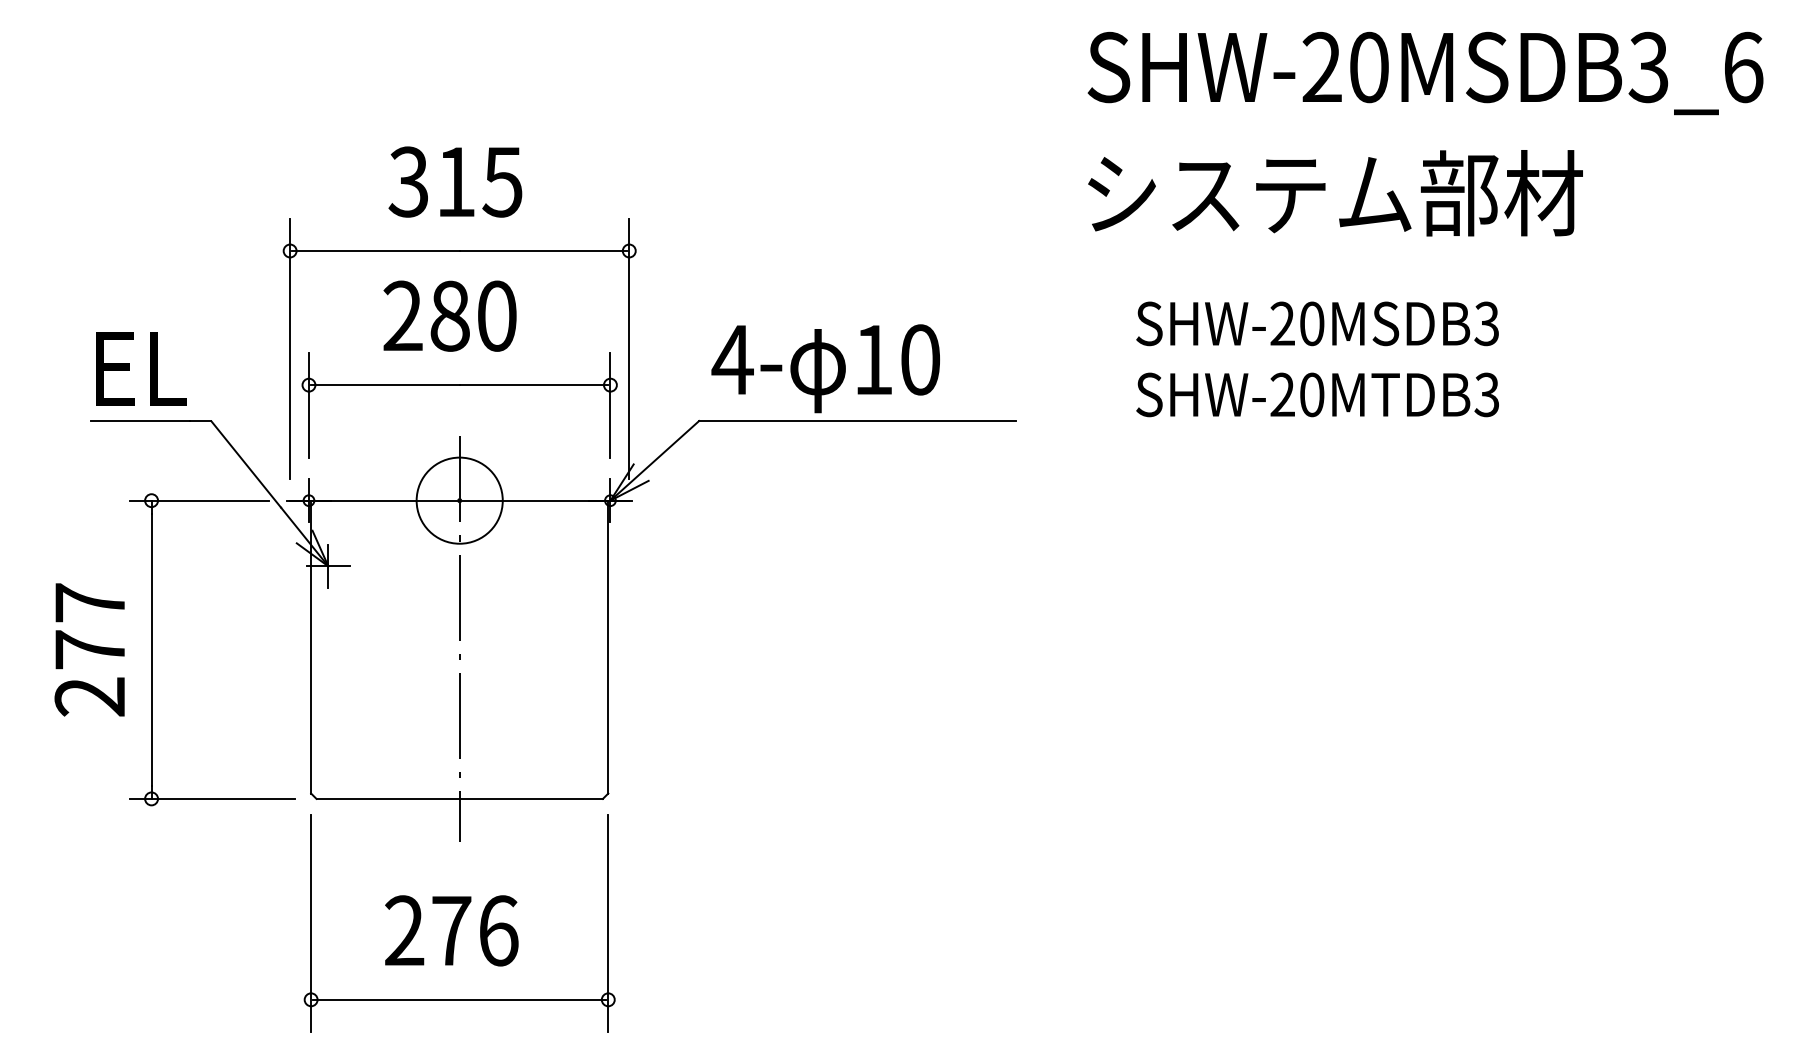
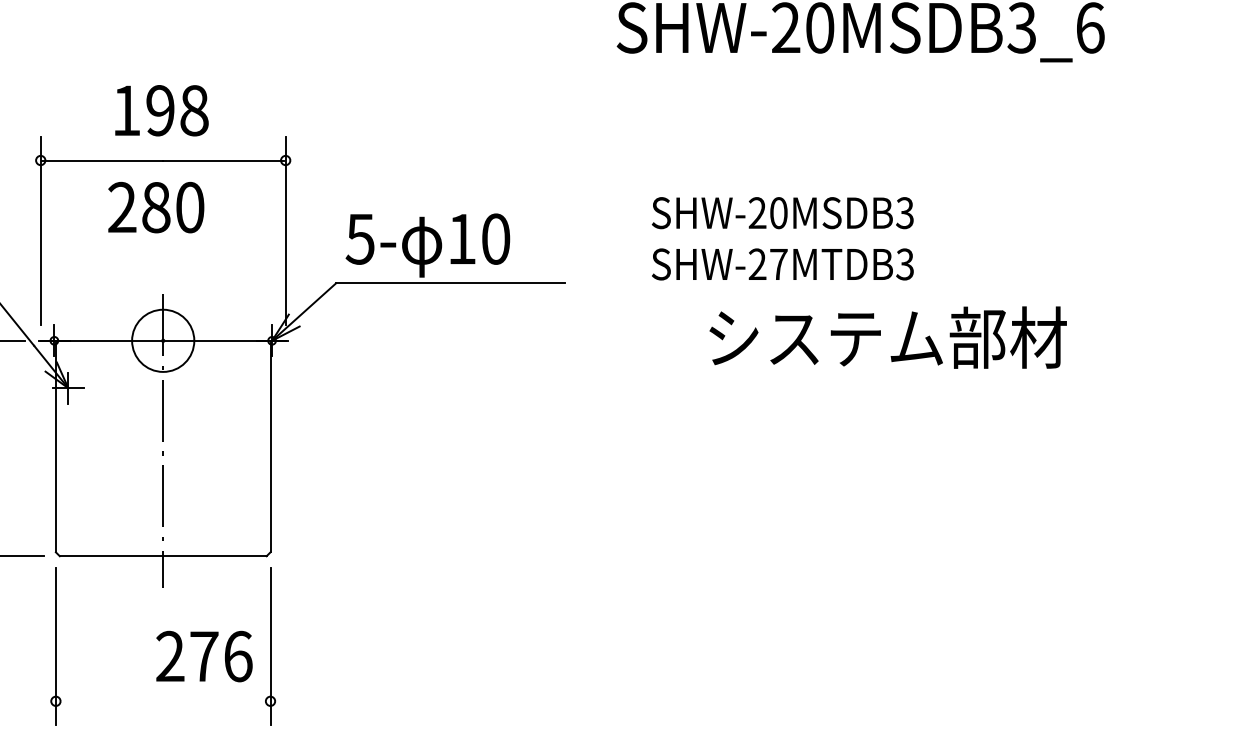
text: (455, 181) -> (160, 110), 315 -> 198
text: (1335, 193) -> (888, 337), moved
text: (732, 360) -> (360, 239), 4- -> 5-
part: (459, 385) -> (163, 257), removed
text: (1312, 394) -> (779, 264), SHW-20MTDB3 -> SHW-27MTDB3
text: (451, 930) -> (204, 656), moved
line: (459, 999) -> (163, 701), removed

